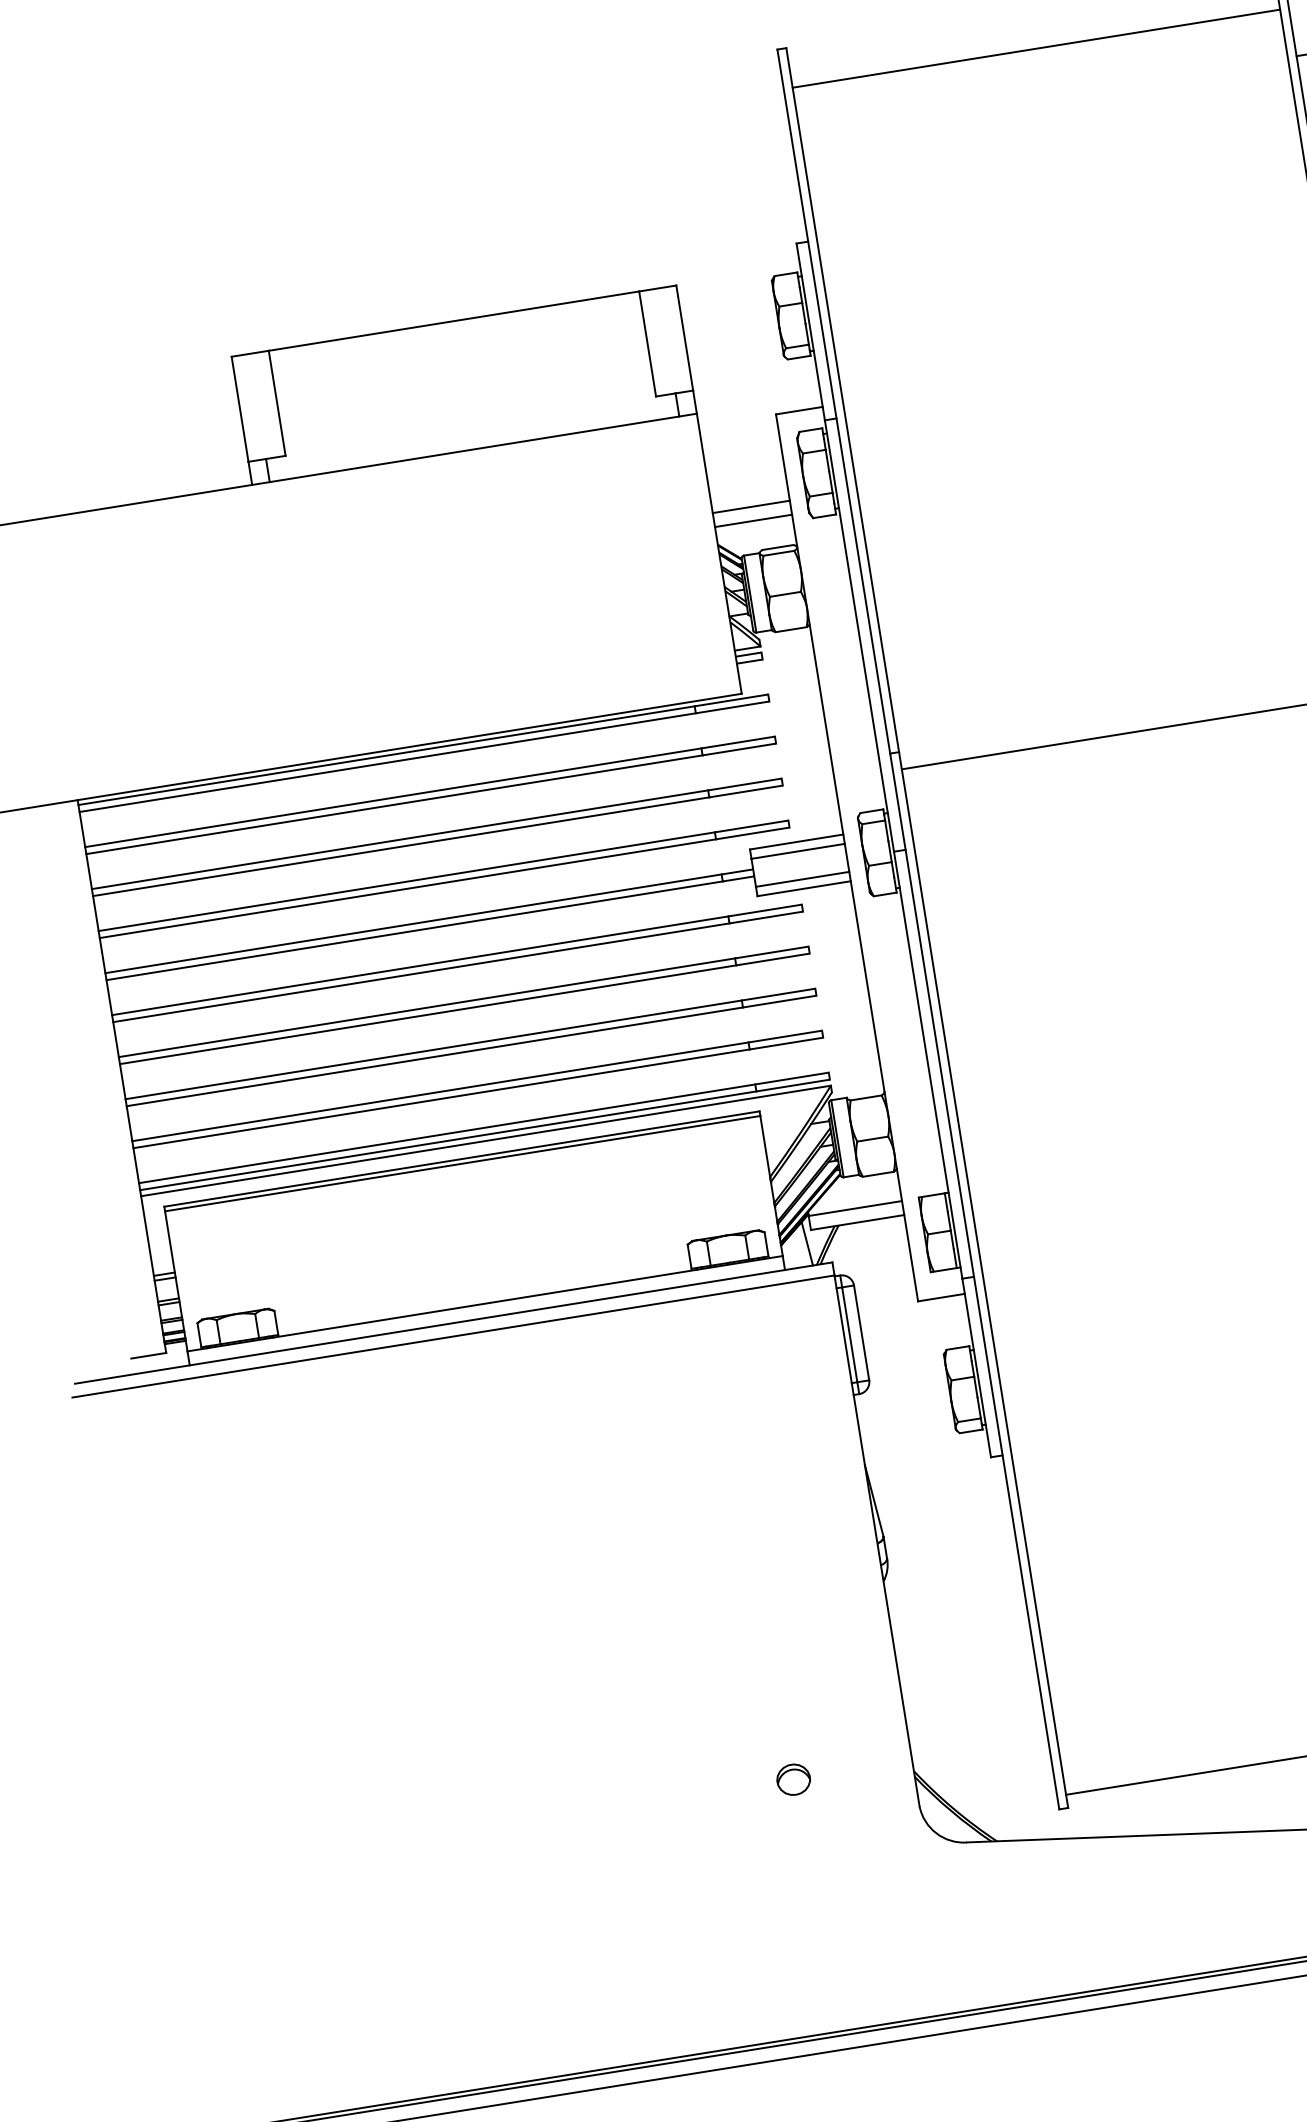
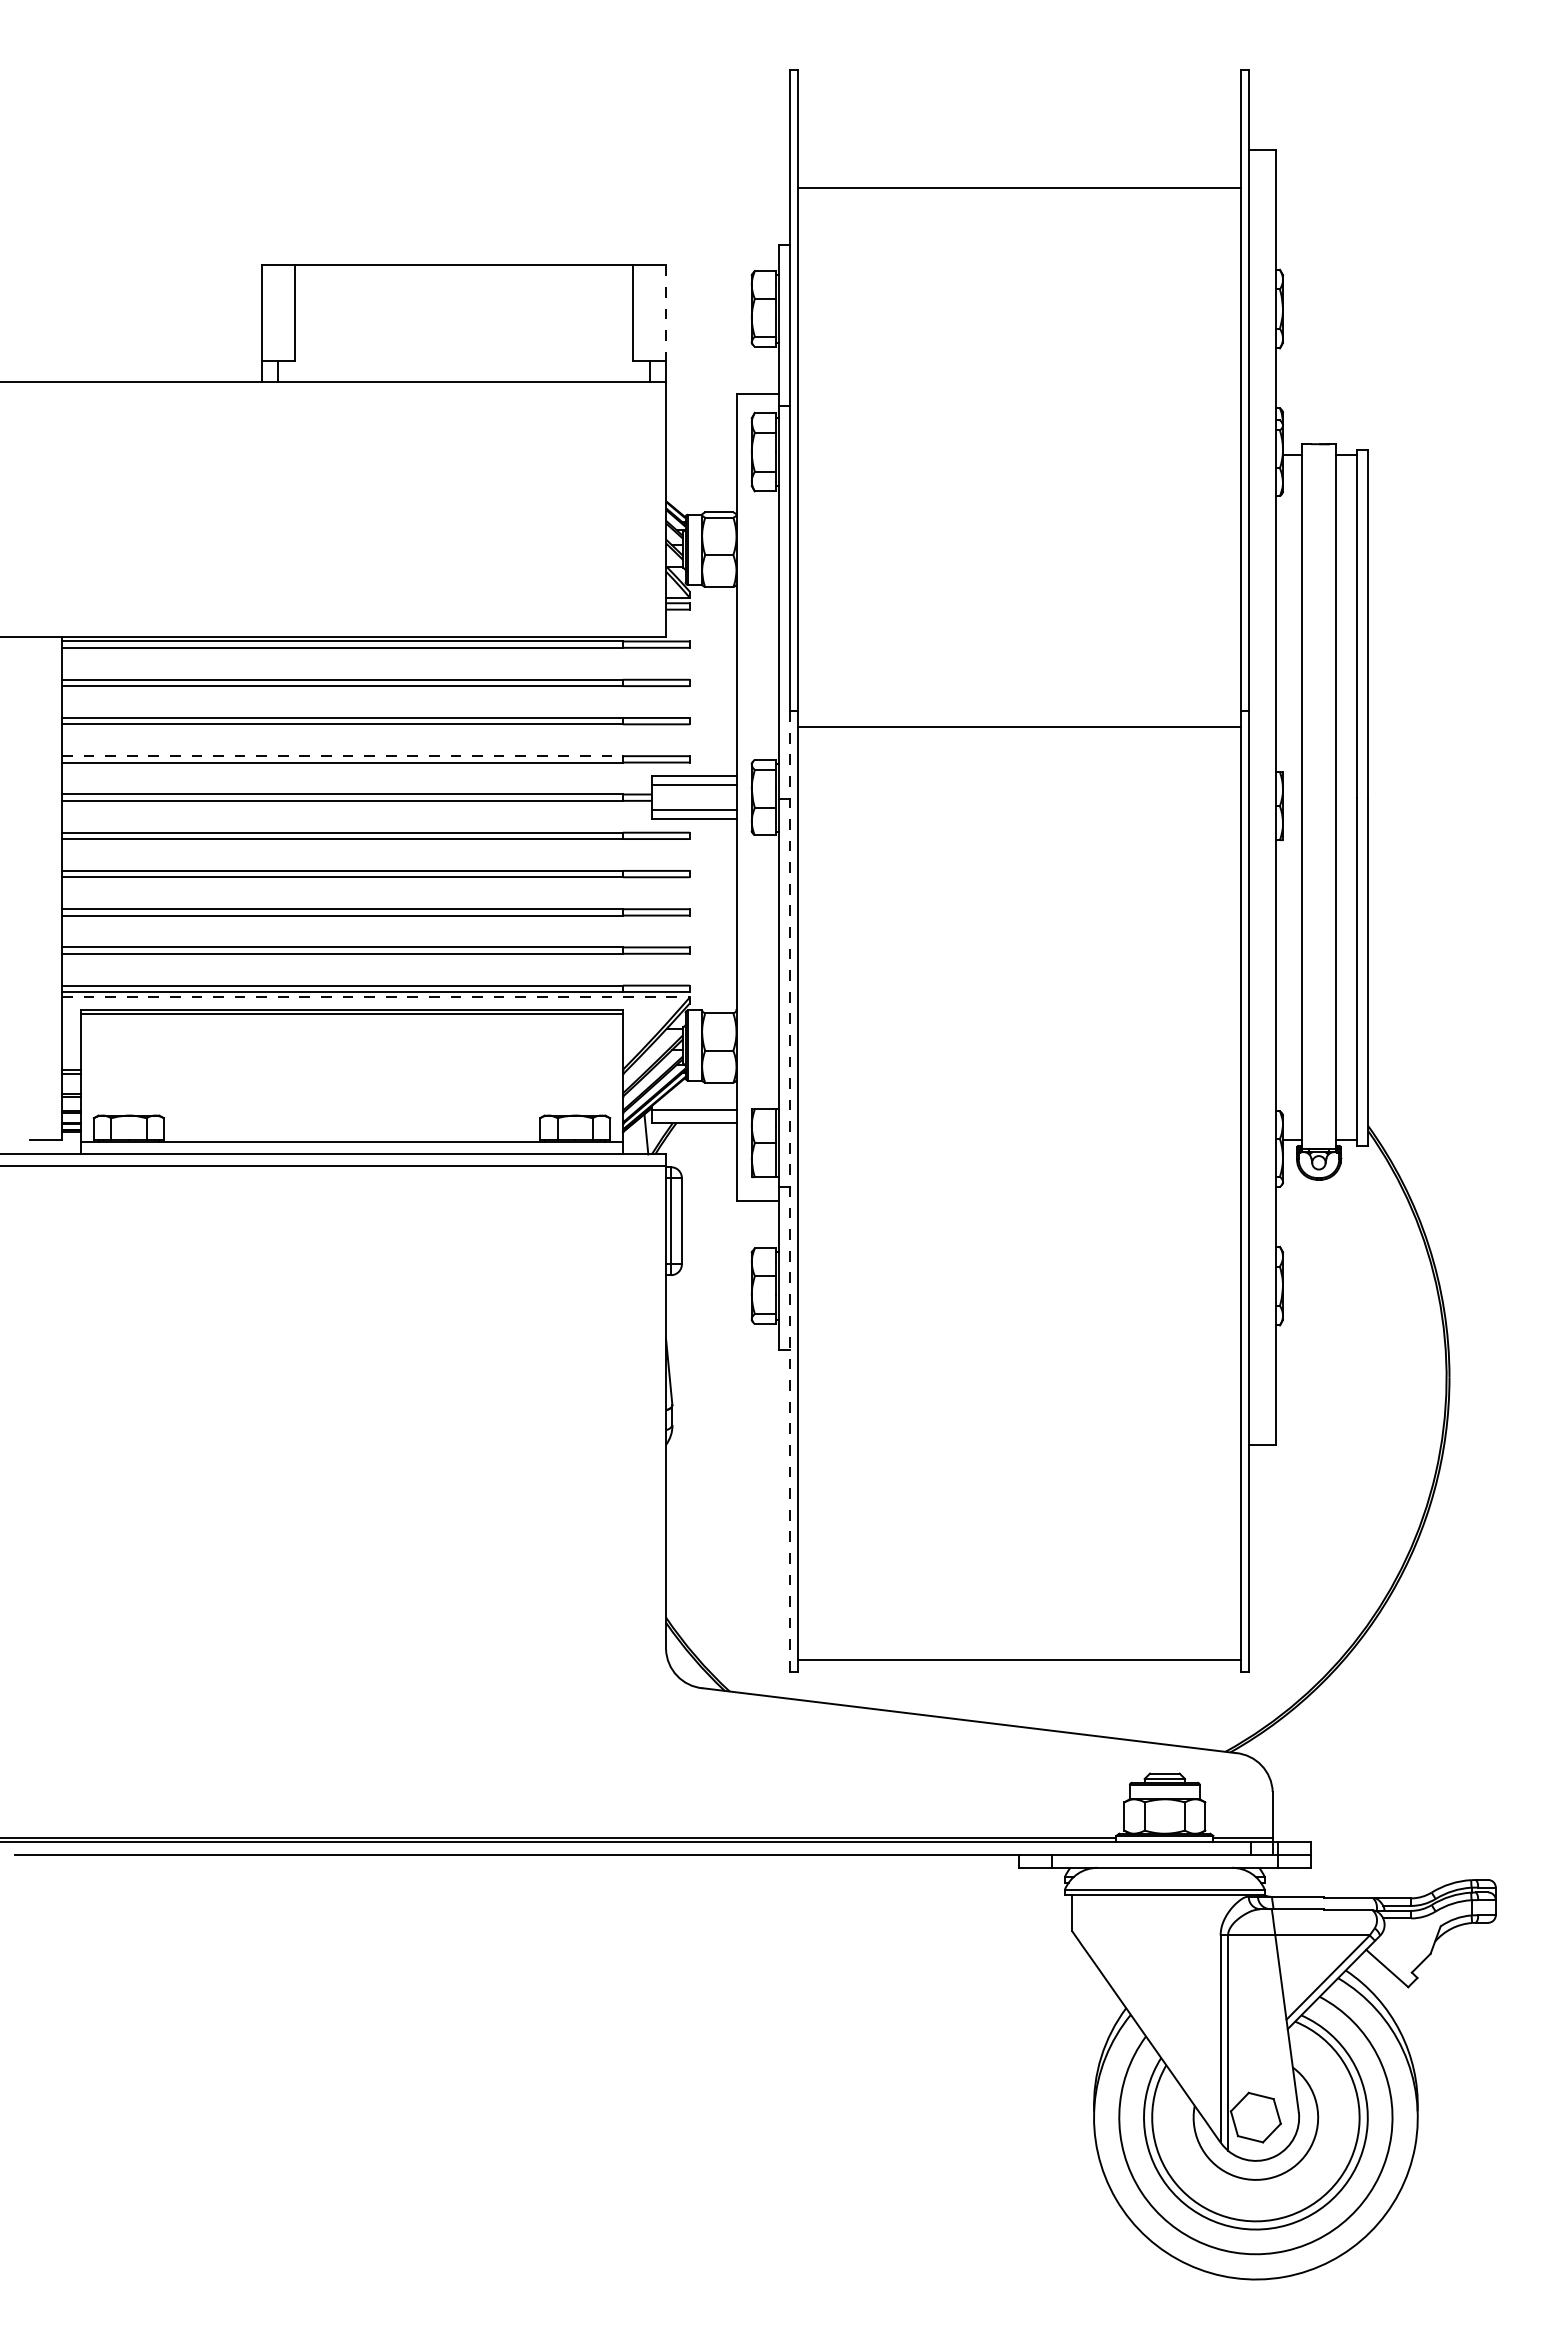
line: (1036, 48) -> (1019, 187), moved
line: (684, 338) -> (666, 313), solid -> dashed
line: (751, 506) -> (701, 472), removed
line: (753, 521) -> (701, 485), removed
line: (406, 882) -> (342, 756), solid -> dashed
line: (485, 1141) -> (375, 997), solid -> dashed
line: (974, 1282) -> (789, 1192), solid -> dashed
part: (792, 1779) -> (557, 1607), removed

